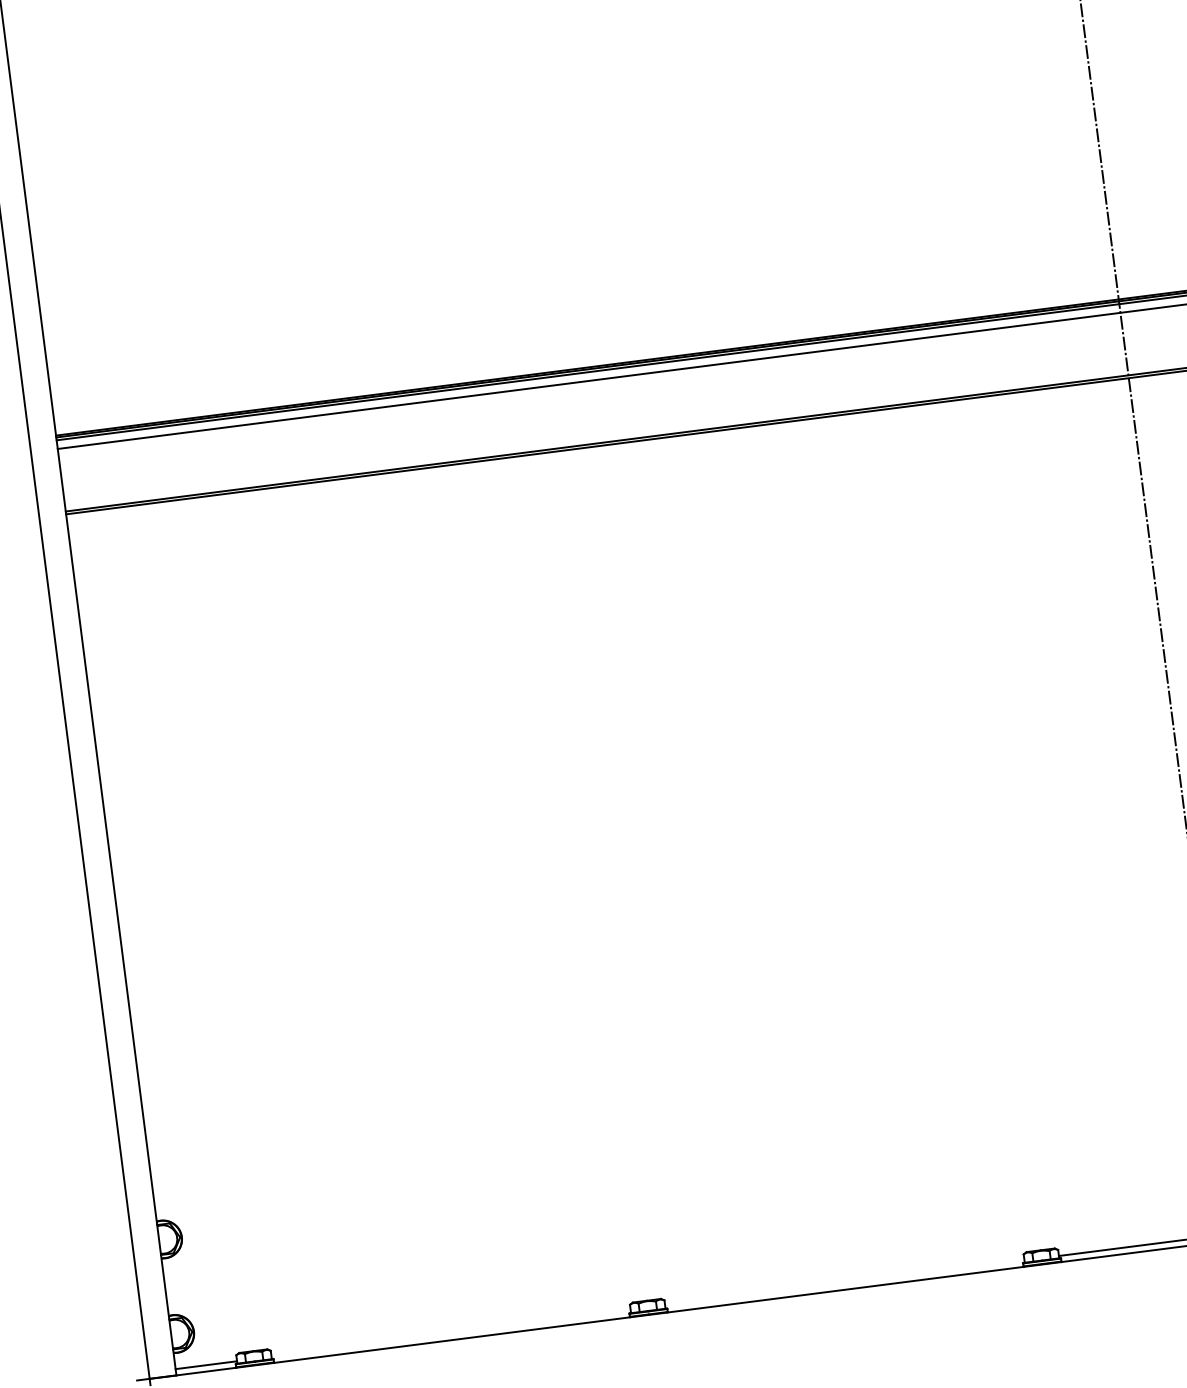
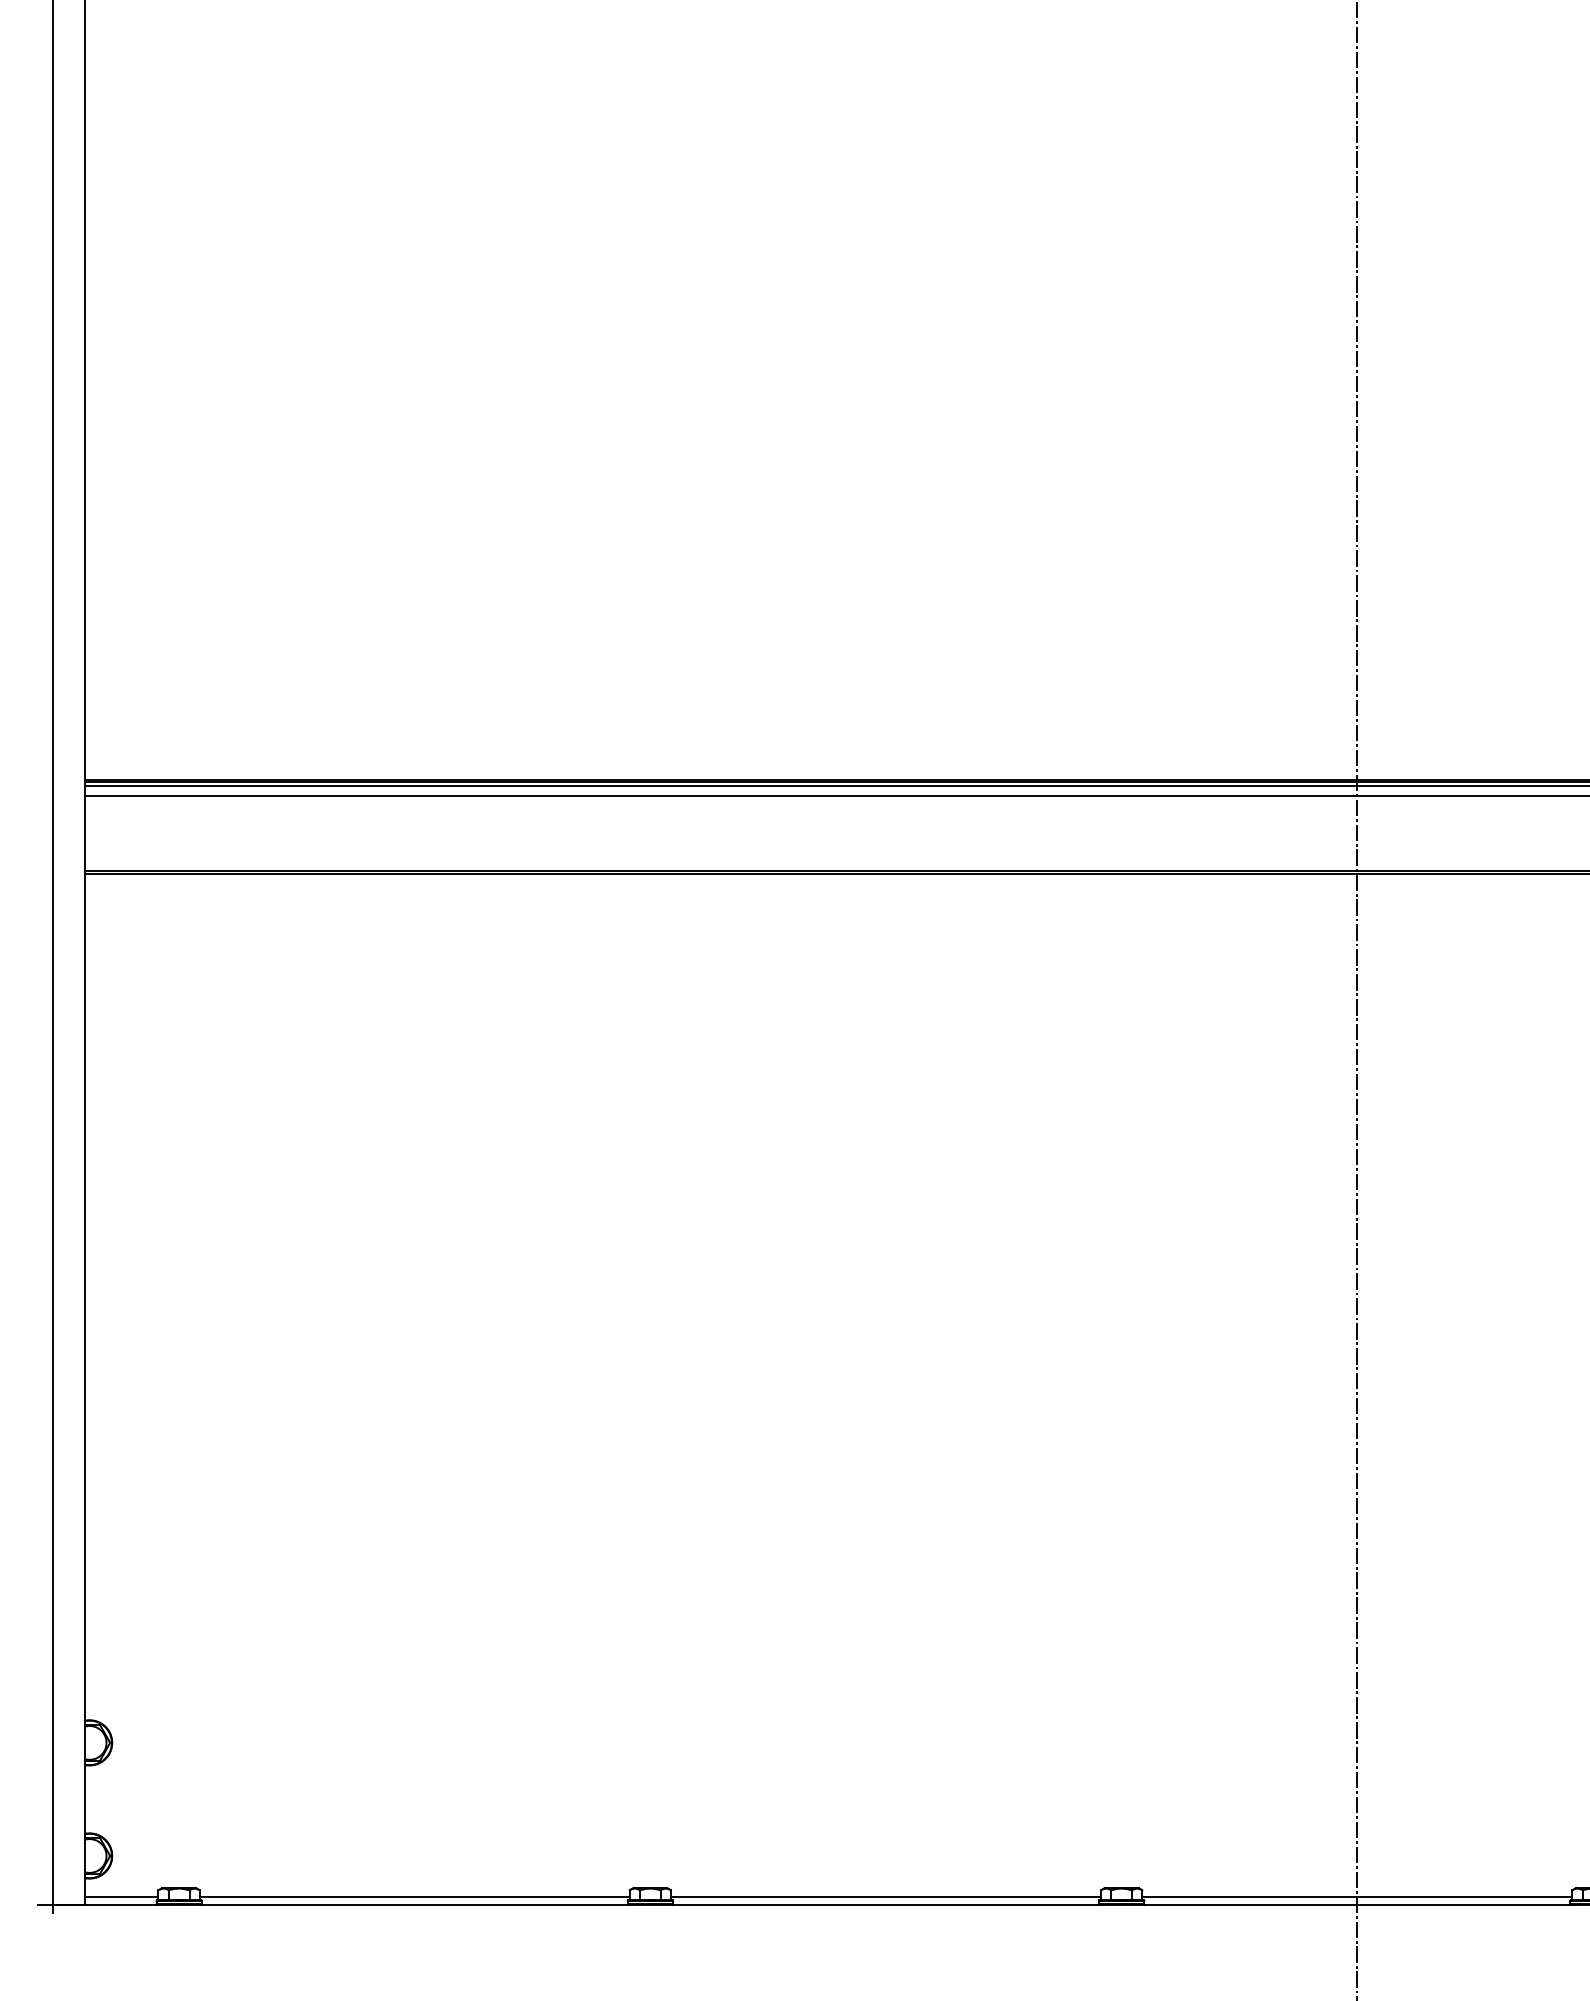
line: (845, 1283) -> (886, 1897), added
line: (450, 1333) -> (414, 1897), added

